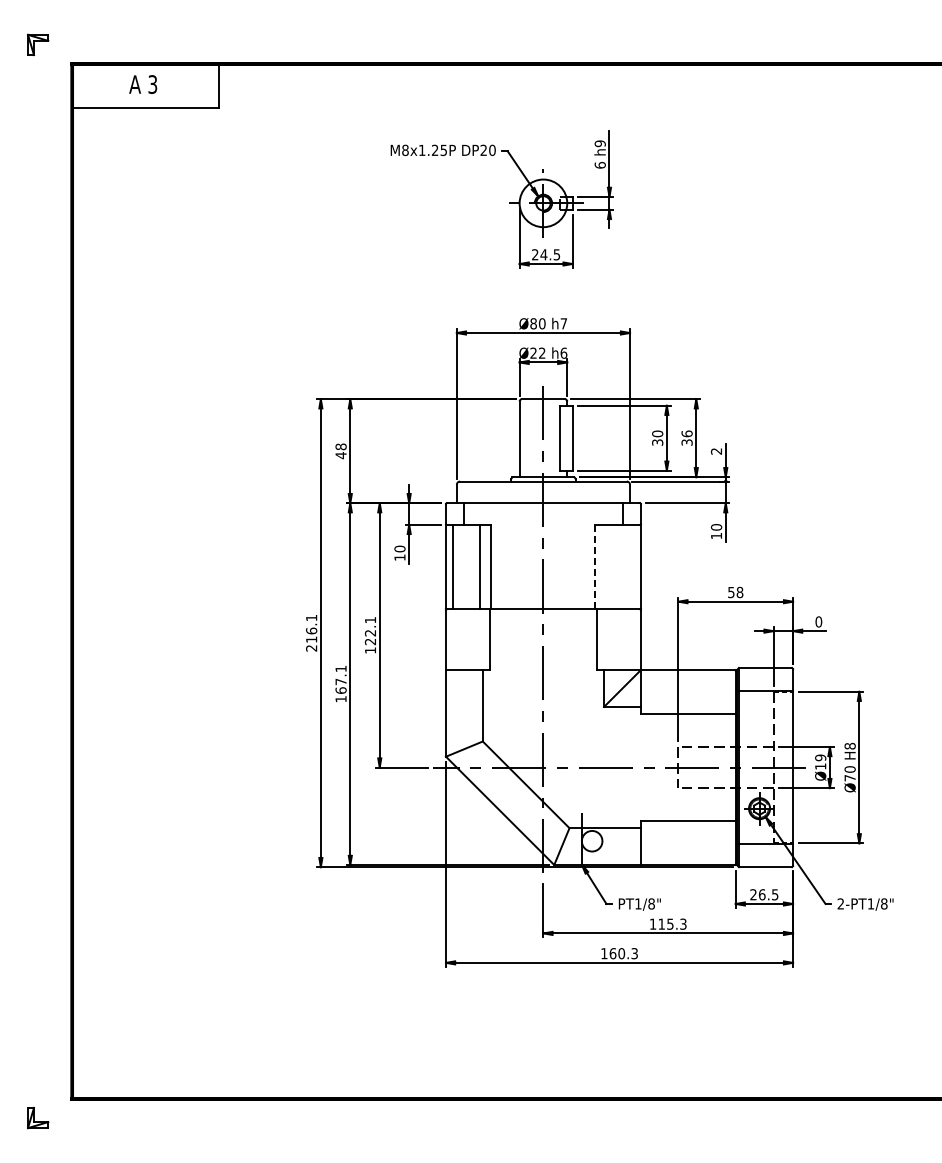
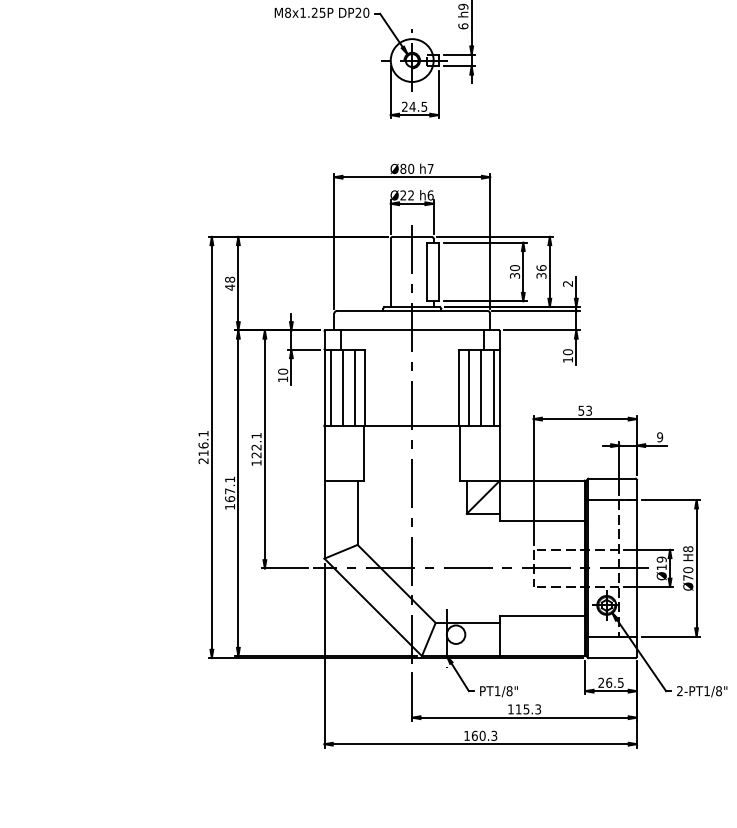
line: (466, 566) -> (342, 387), added
line: (607, 566) -> (469, 387), added
line: (620, 566) -> (481, 387), added
line: (633, 566) -> (493, 387), added
line: (595, 567) -> (459, 388), dashed -> solid
text: (739, 592) -> (588, 410), 58 -> 53
text: (818, 621) -> (659, 436), 0 -> 9

